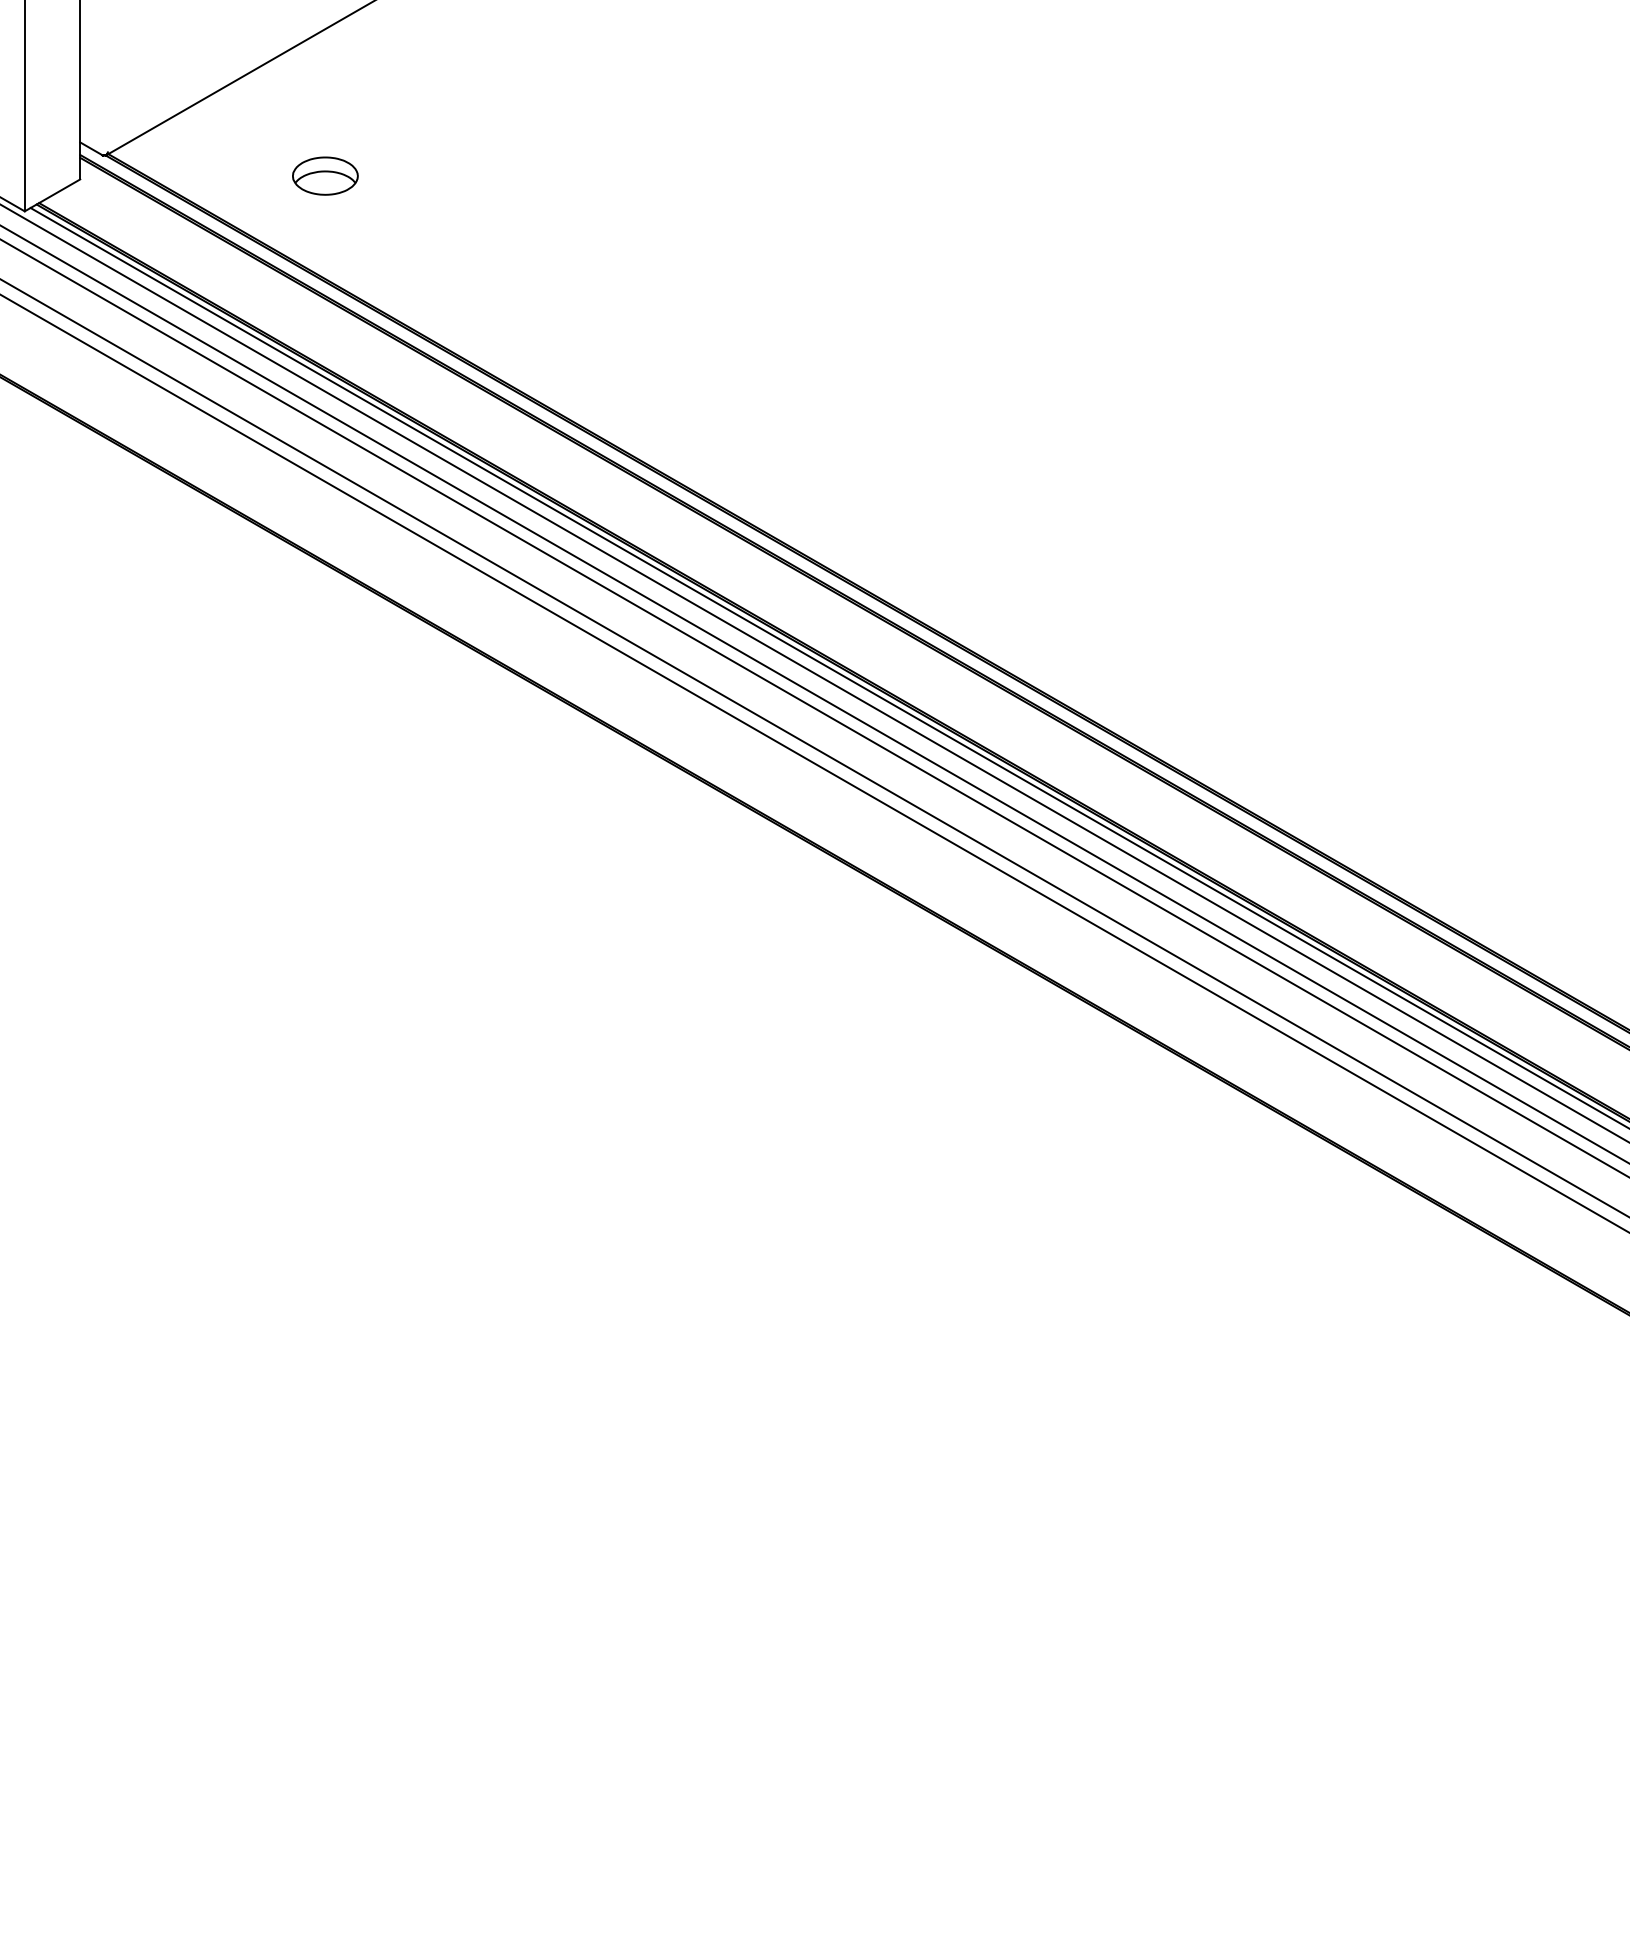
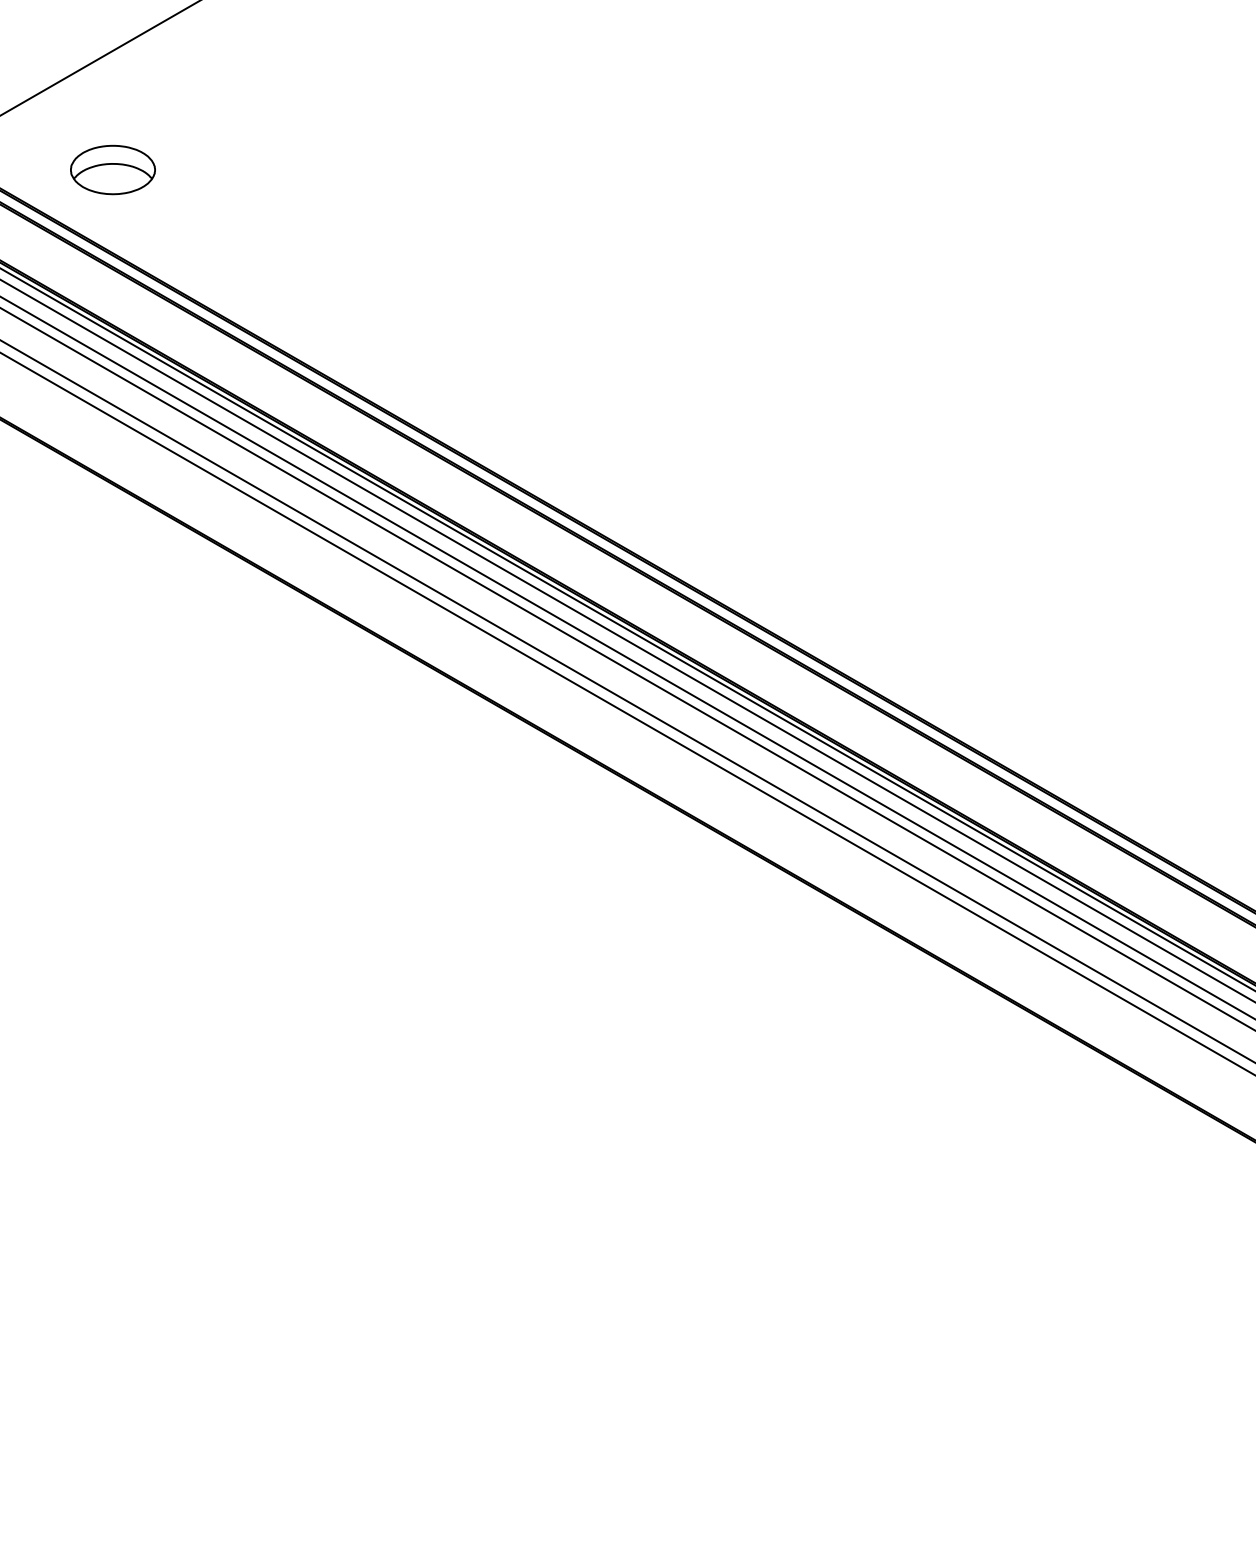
part: (325, 175) -> (113, 169), size x1.6

